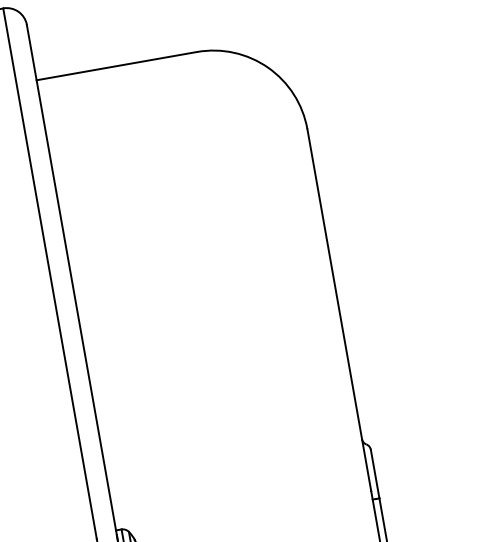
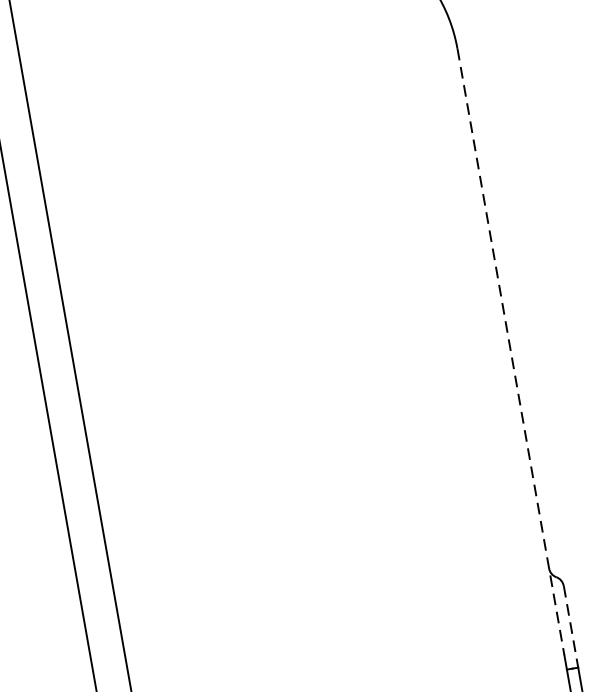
line: (339, 310) -> (511, 352), solid -> dashed
line: (375, 474) -> (571, 627), solid -> dashed

